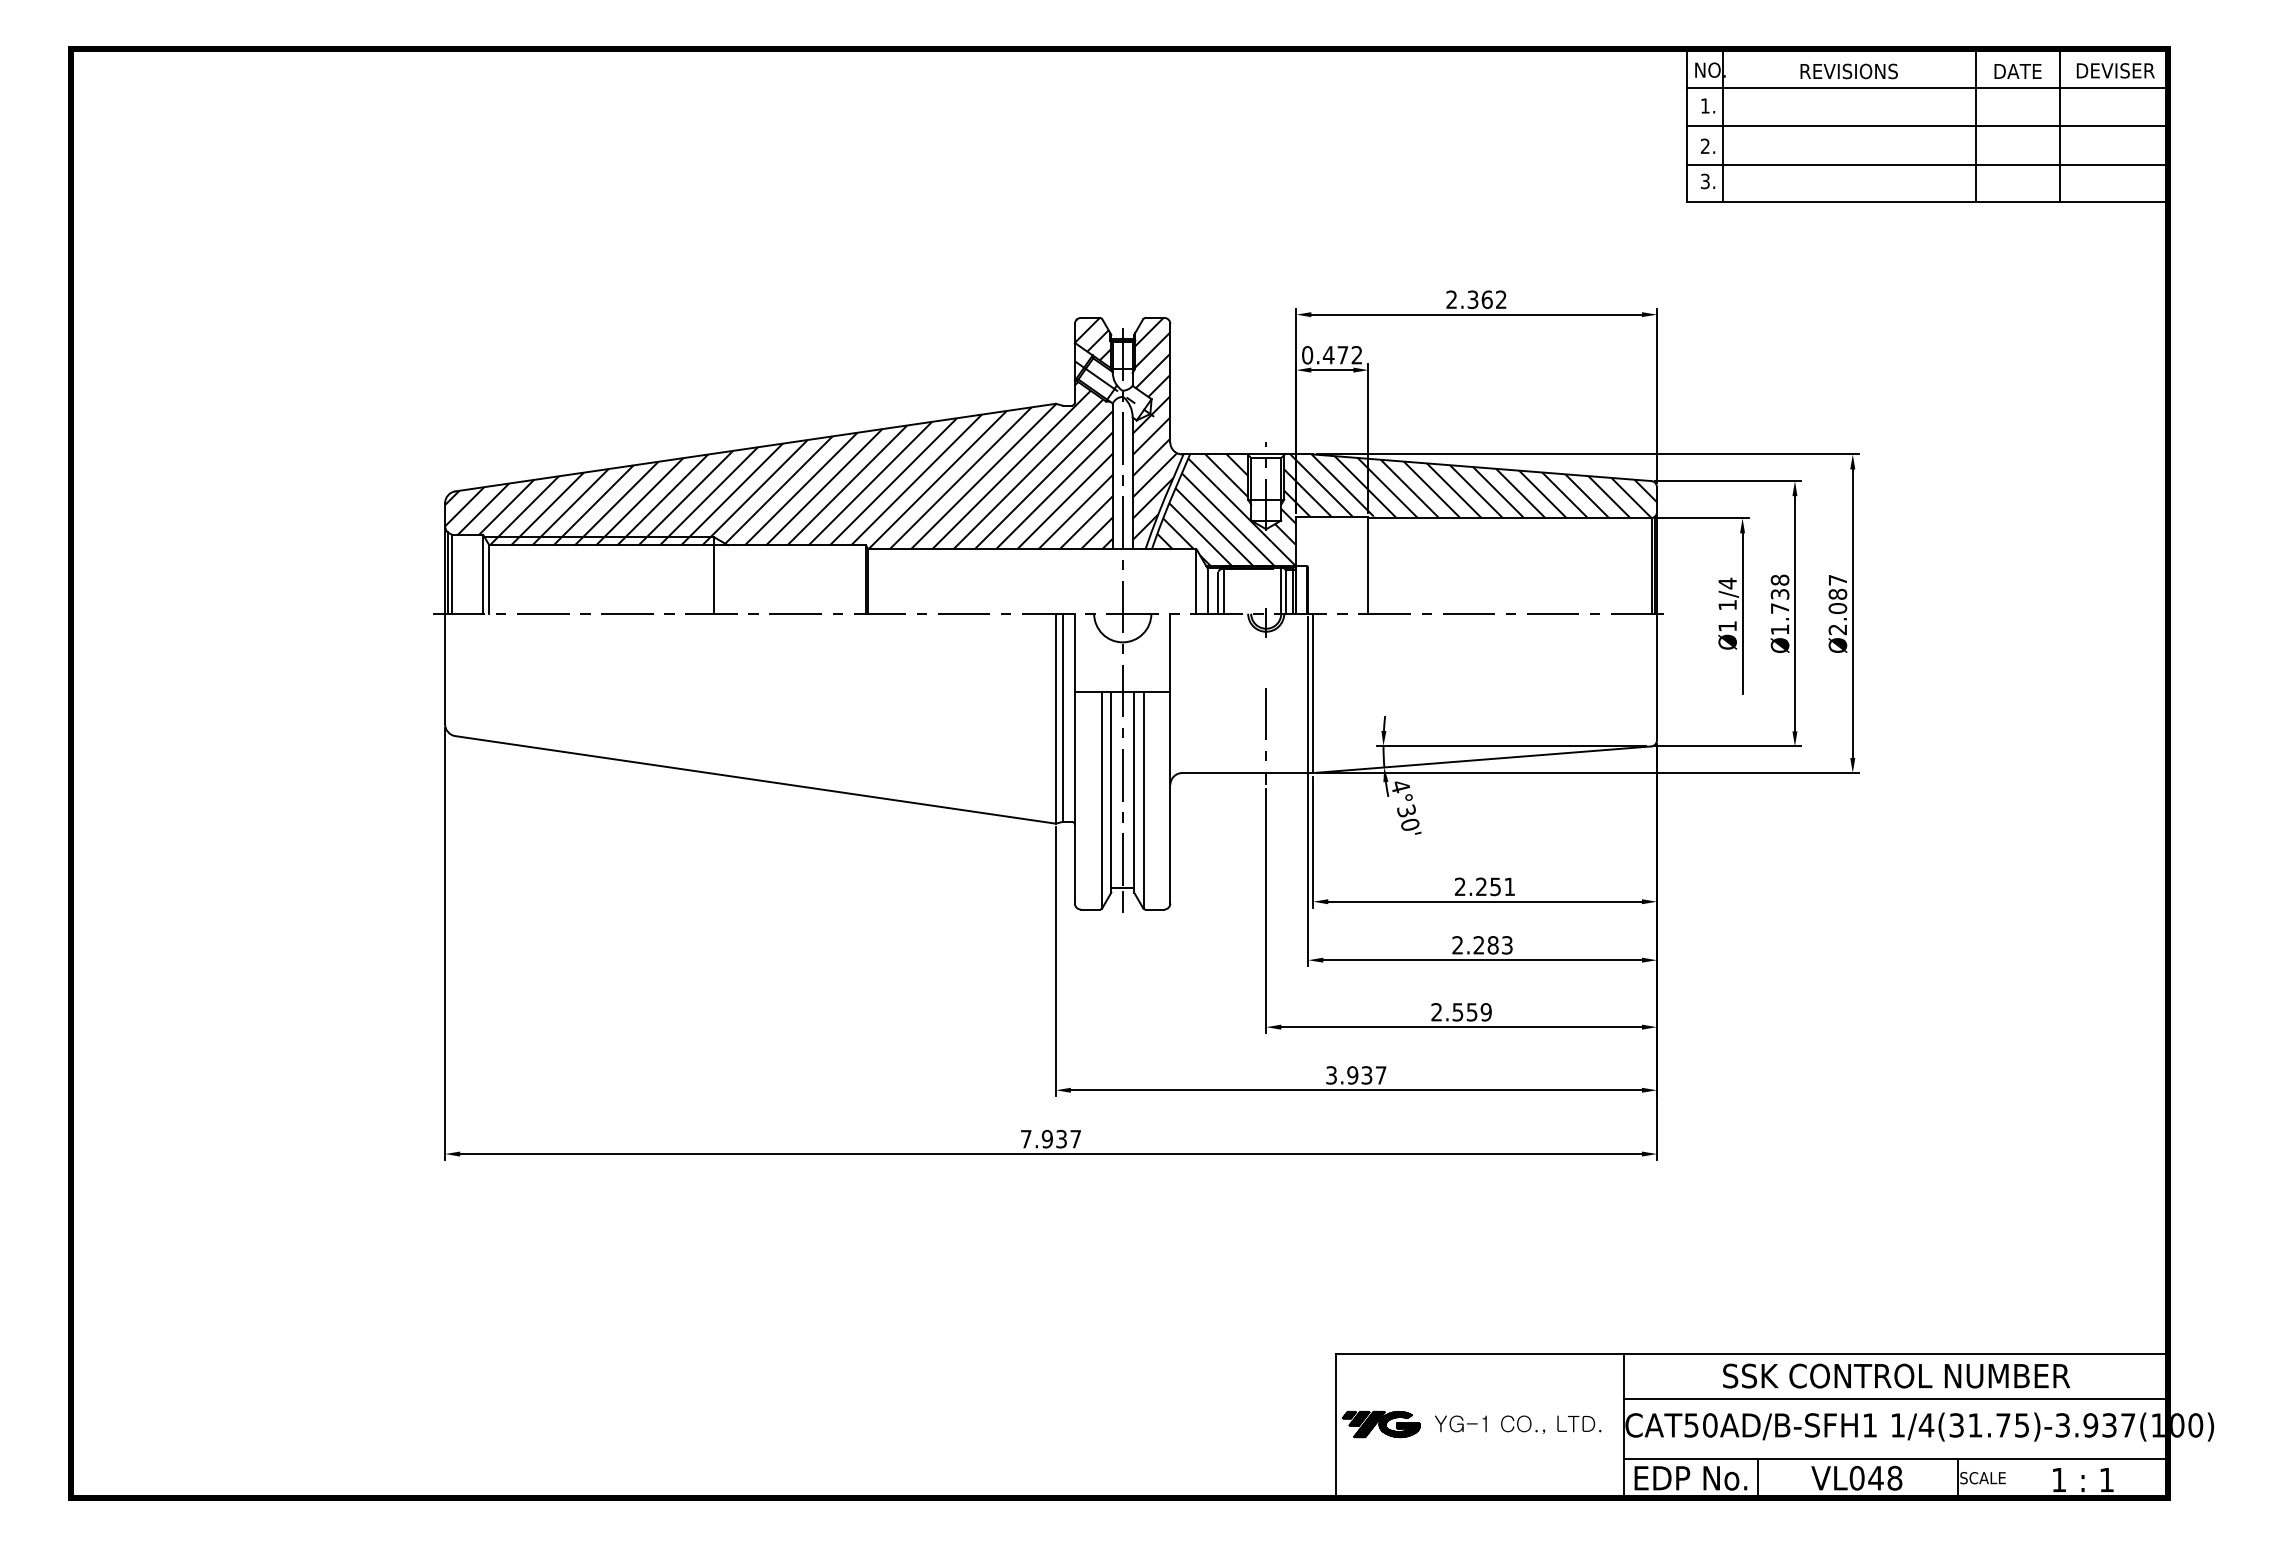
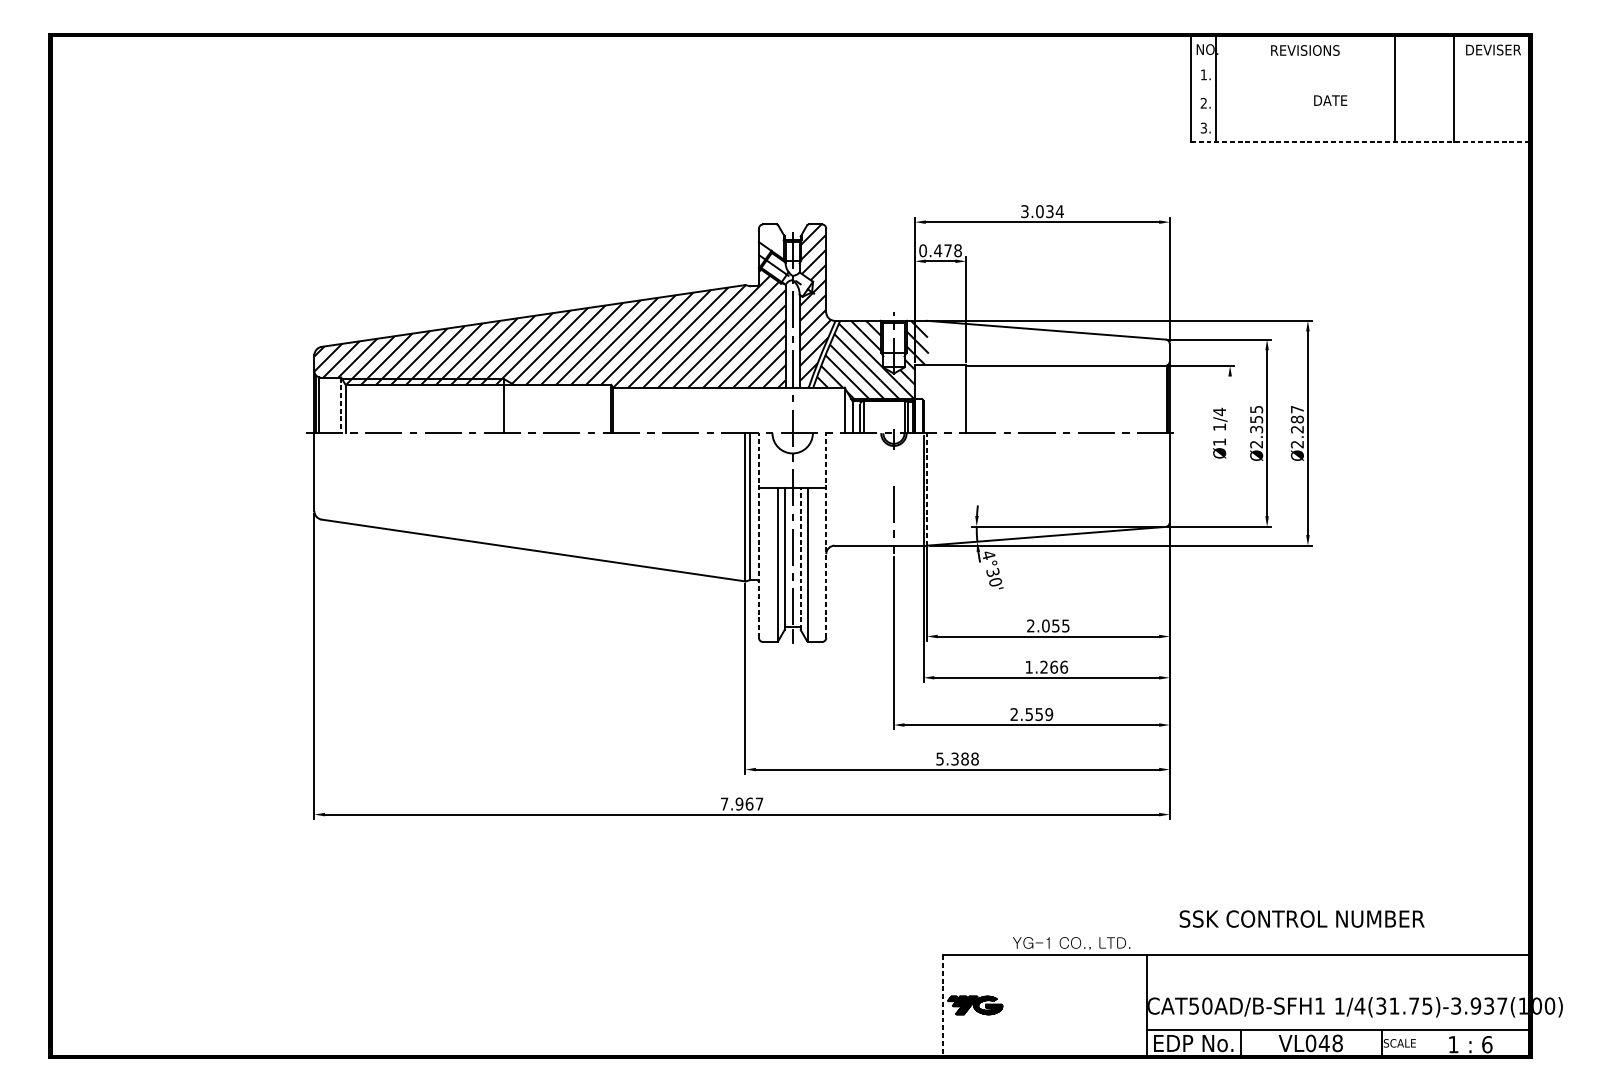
text: (2017, 71) -> (1330, 100), moved
line: (1927, 87) -> (1360, 61), removed
line: (1927, 126) -> (1360, 89), removed
line: (1927, 164) -> (1360, 116), removed
line: (1928, 201) -> (1361, 142), solid -> dashed
text: (1476, 299) -> (1042, 211), 2.362 -> 3.034
hatch: (1092, 338) -> (771, 238), removed
text: (1356, 355) -> (957, 250), 0.472 -> 0.478
hatch: (1483, 486) -> (1047, 343), removed
line: (483, 574) -> (341, 405), solid -> dashed
text: (1779, 604) -> (1256, 426), Ø1.738 -> Ø2.355
text: (1837, 608) -> (1297, 429), Ø2.087 -> Ø2.287
line: (1742, 613) -> (1230, 433), removed
line: (1313, 693) -> (927, 489), solid -> dashed
line: (1074, 758) -> (758, 535), solid -> dashed
line: (1170, 758) -> (826, 535), solid -> dashed
line: (1134, 791) -> (800, 558), solid -> dashed
text: (1495, 886) -> (1055, 625), 2.251 -> 2.055
text: (1482, 945) -> (1046, 667), 2.283 -> 1.266
text: (1356, 1075) -> (957, 759), 3.937 -> 5.388
text: (1061, 1138) -> (749, 803), 7.937 -> 7.967
text: (1896, 1375) -> (1302, 918), moved
line: (1895, 1398) -> (1338, 987), removed
text: (1518, 1424) -> (1071, 943), moved
line: (1336, 1426) -> (943, 1006), solid -> dashed
text: (2106, 1479) -> (1487, 1044), 1 -> 6

